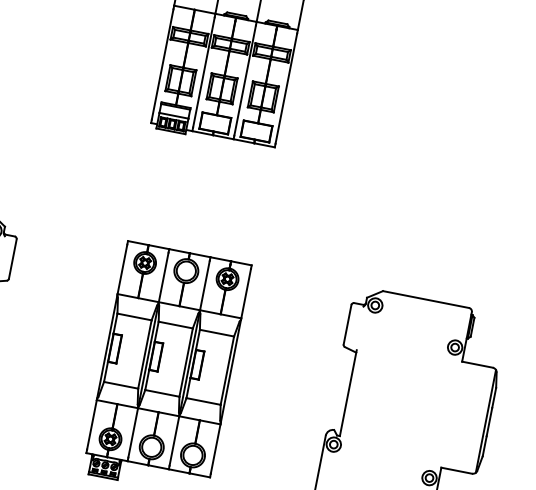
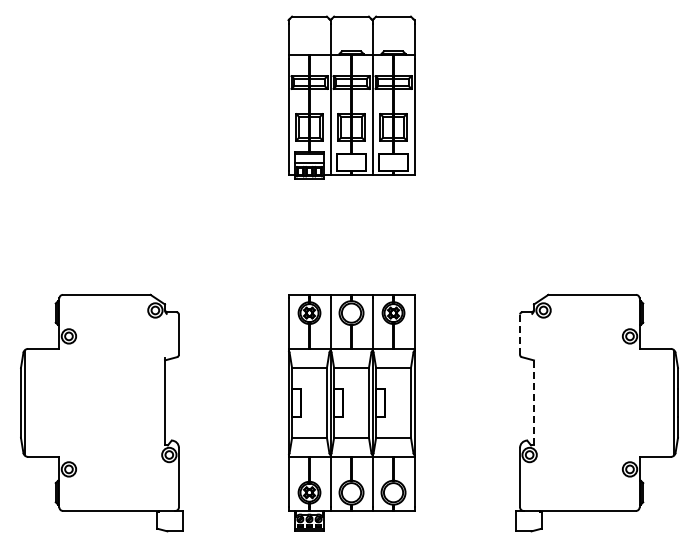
line: (347, 325) -> (520, 335), solid -> dashed
line: (347, 392) -> (533, 401), solid -> dashed

